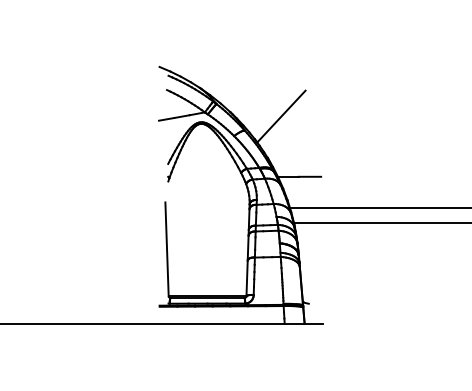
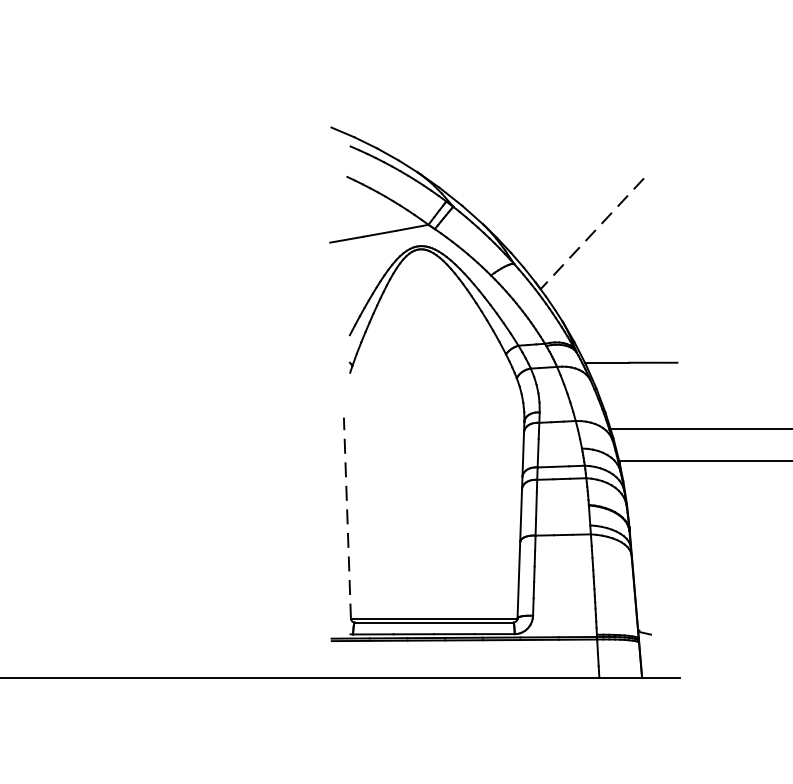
line: (281, 116) -> (592, 233), solid -> dashed
line: (167, 249) -> (348, 518), solid -> dashed

